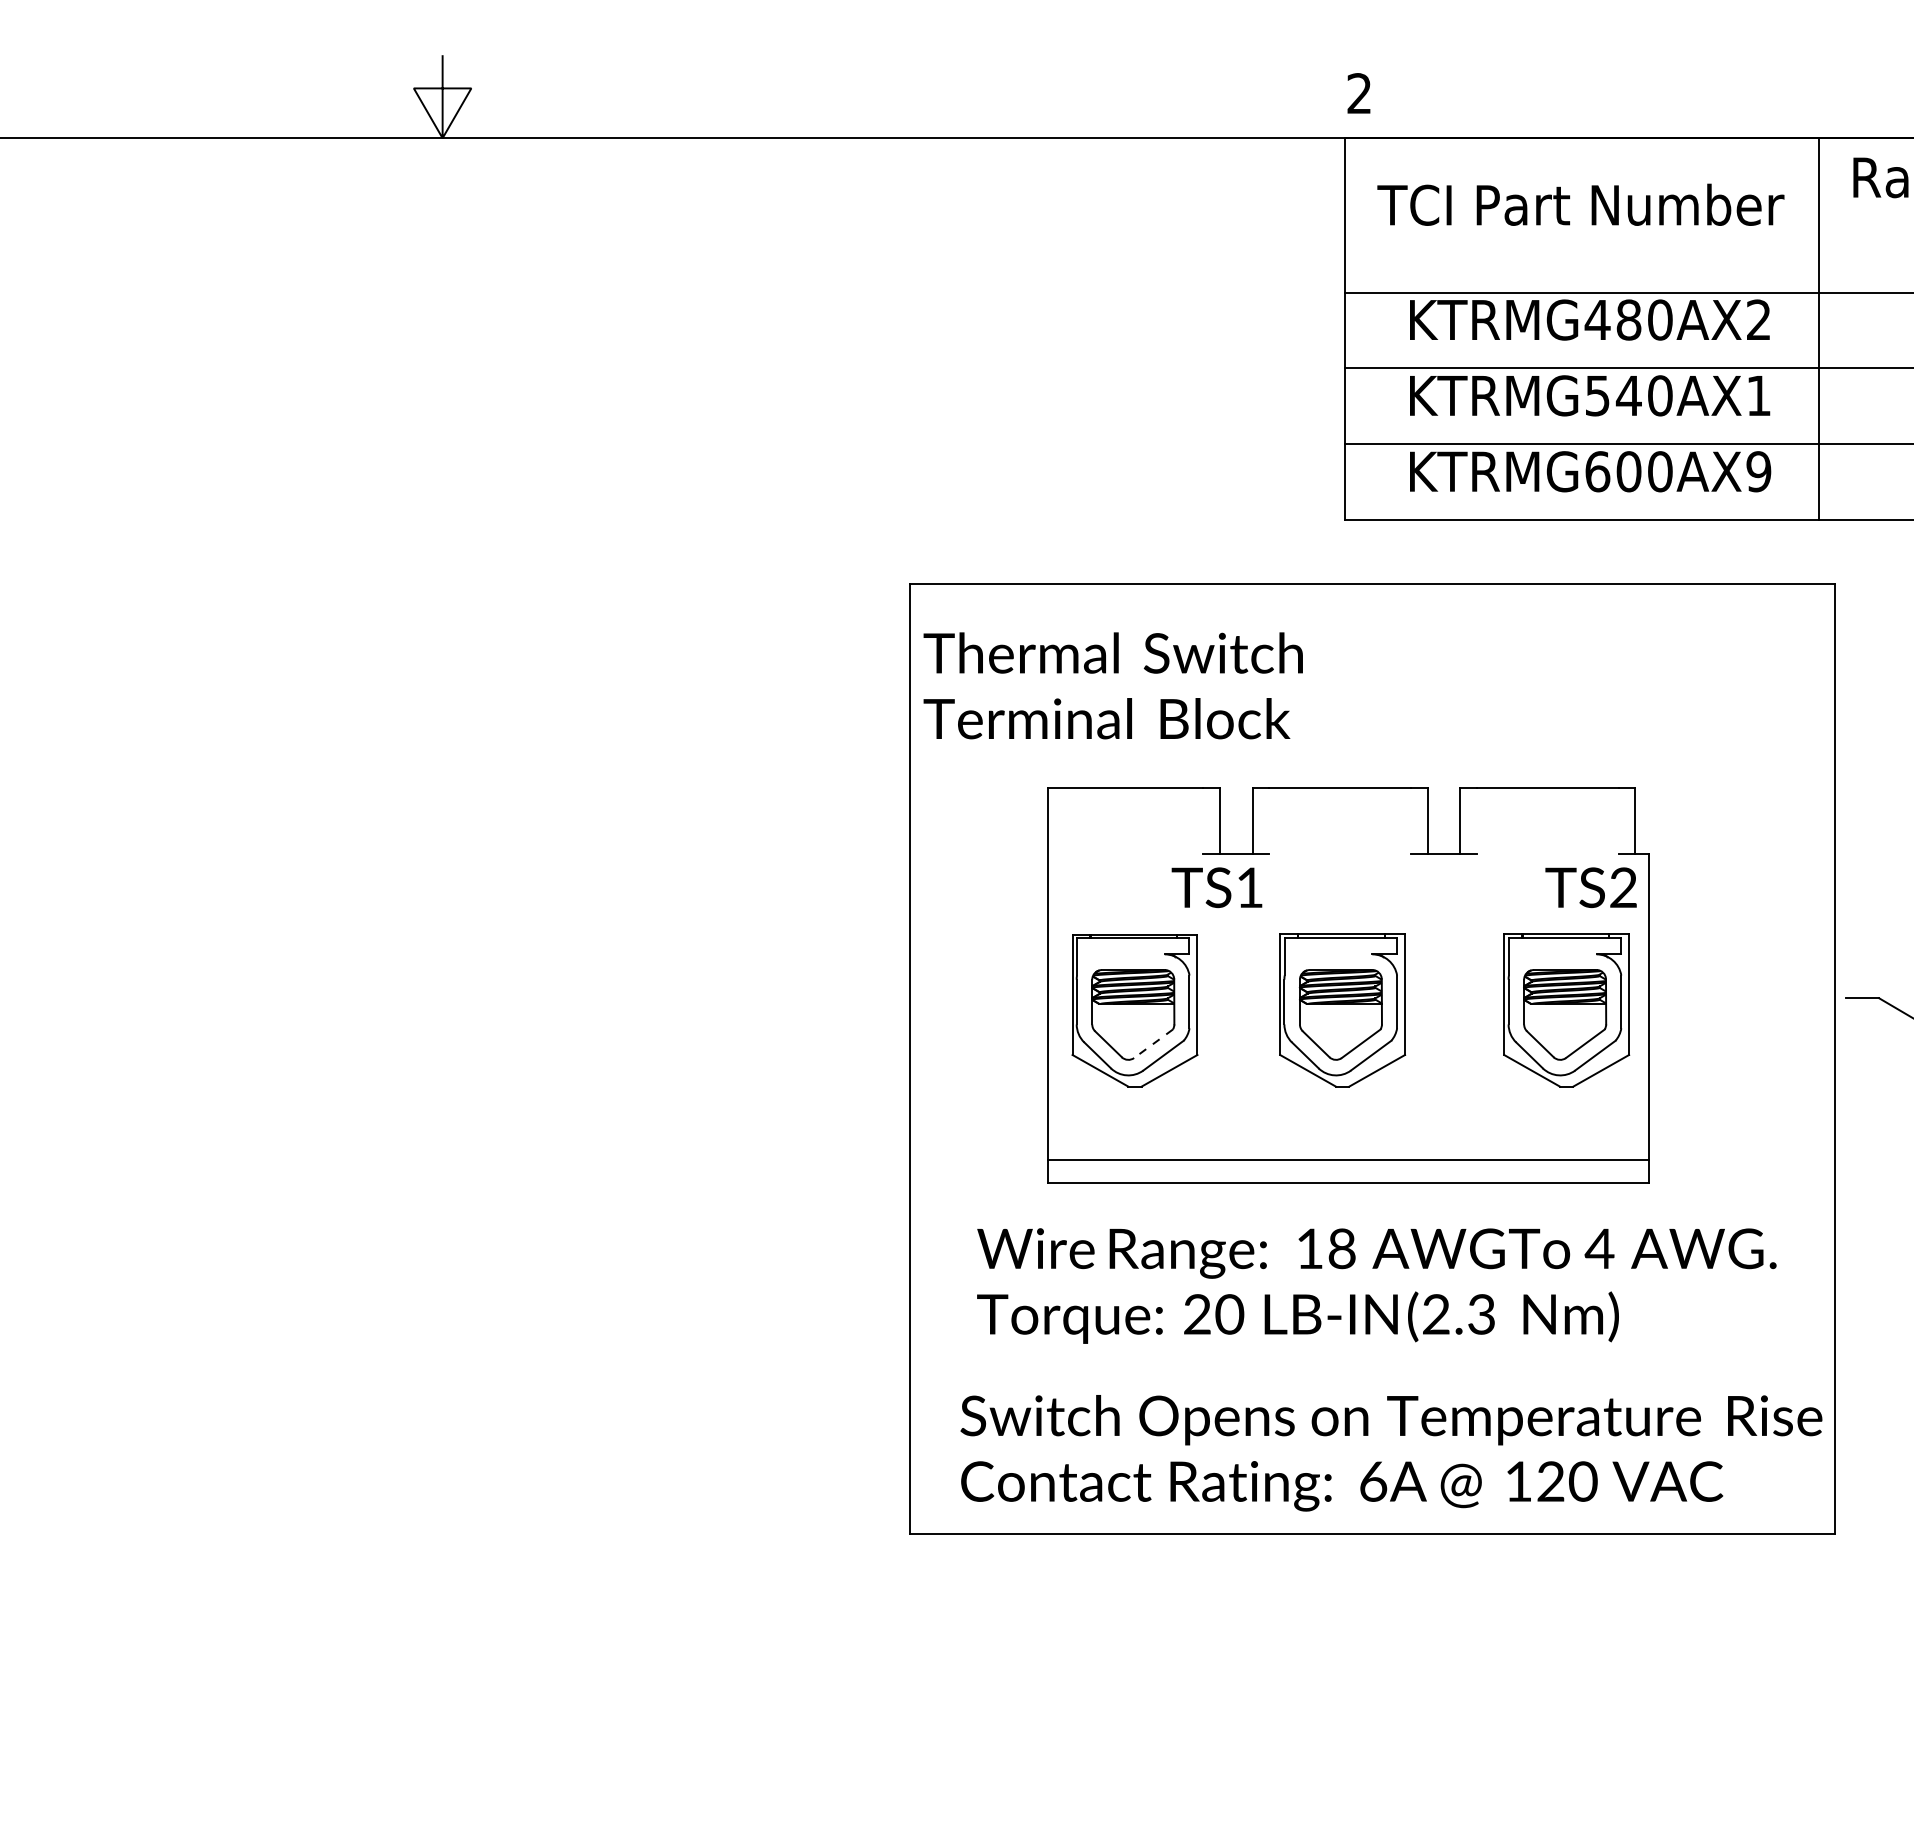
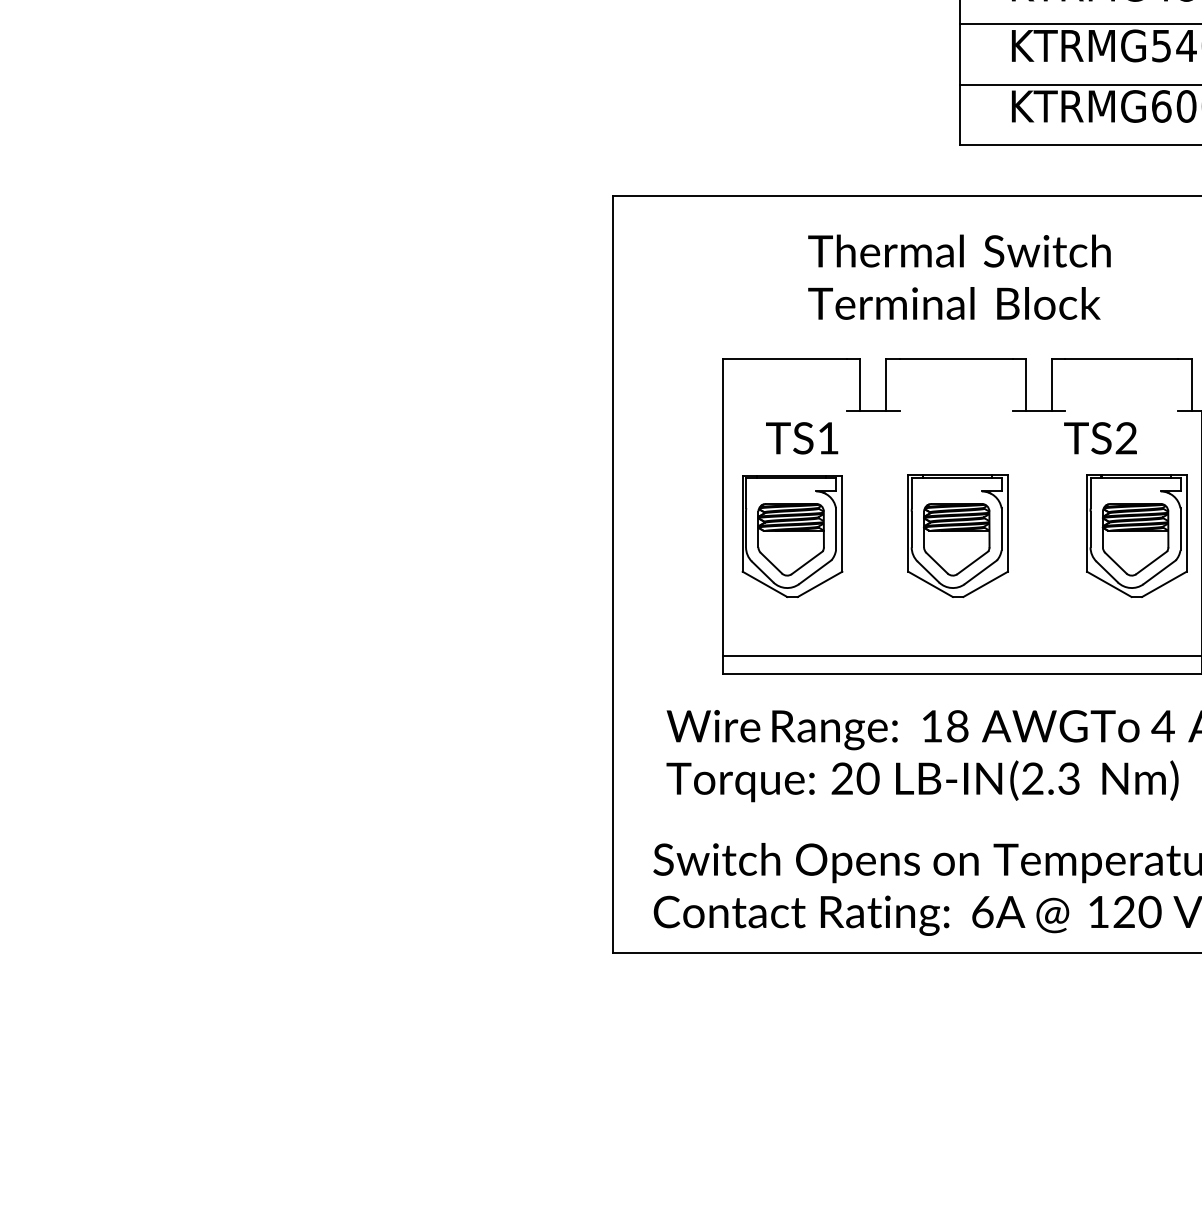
text: (1112, 685) -> (958, 276), moved
text: (1403, 887) -> (950, 438), moved
line: (1153, 1044) -> (807, 563), dashed -> solid

